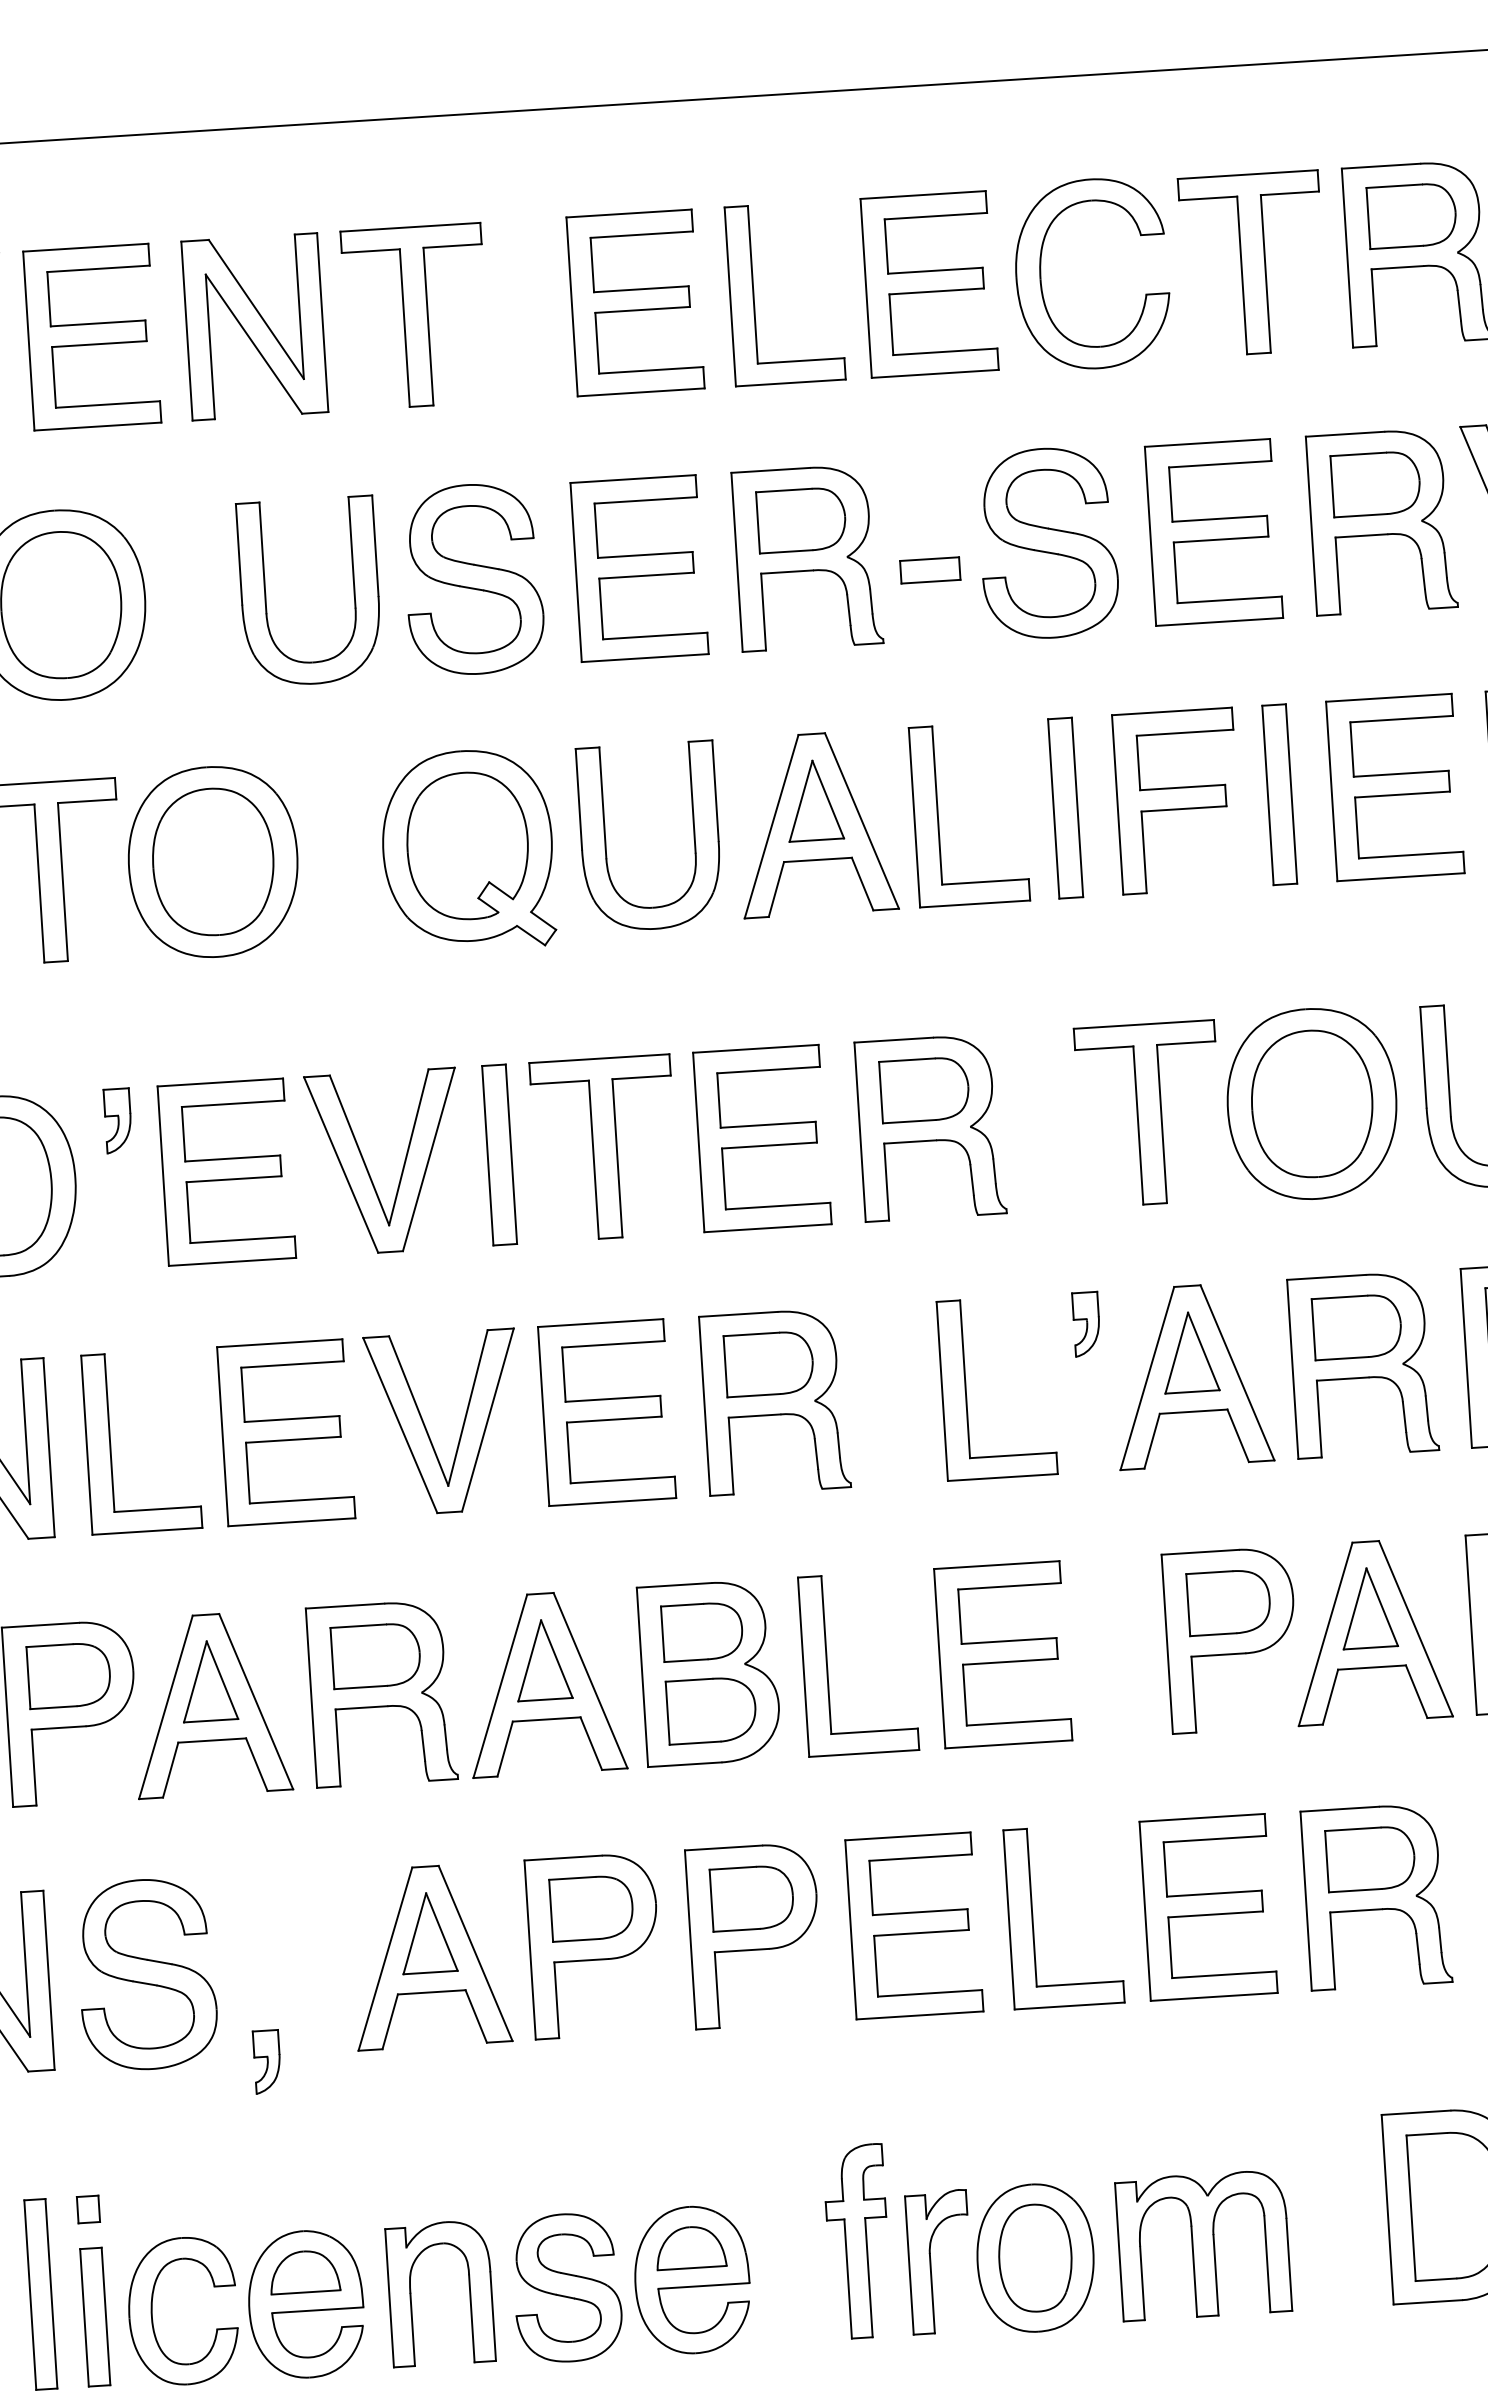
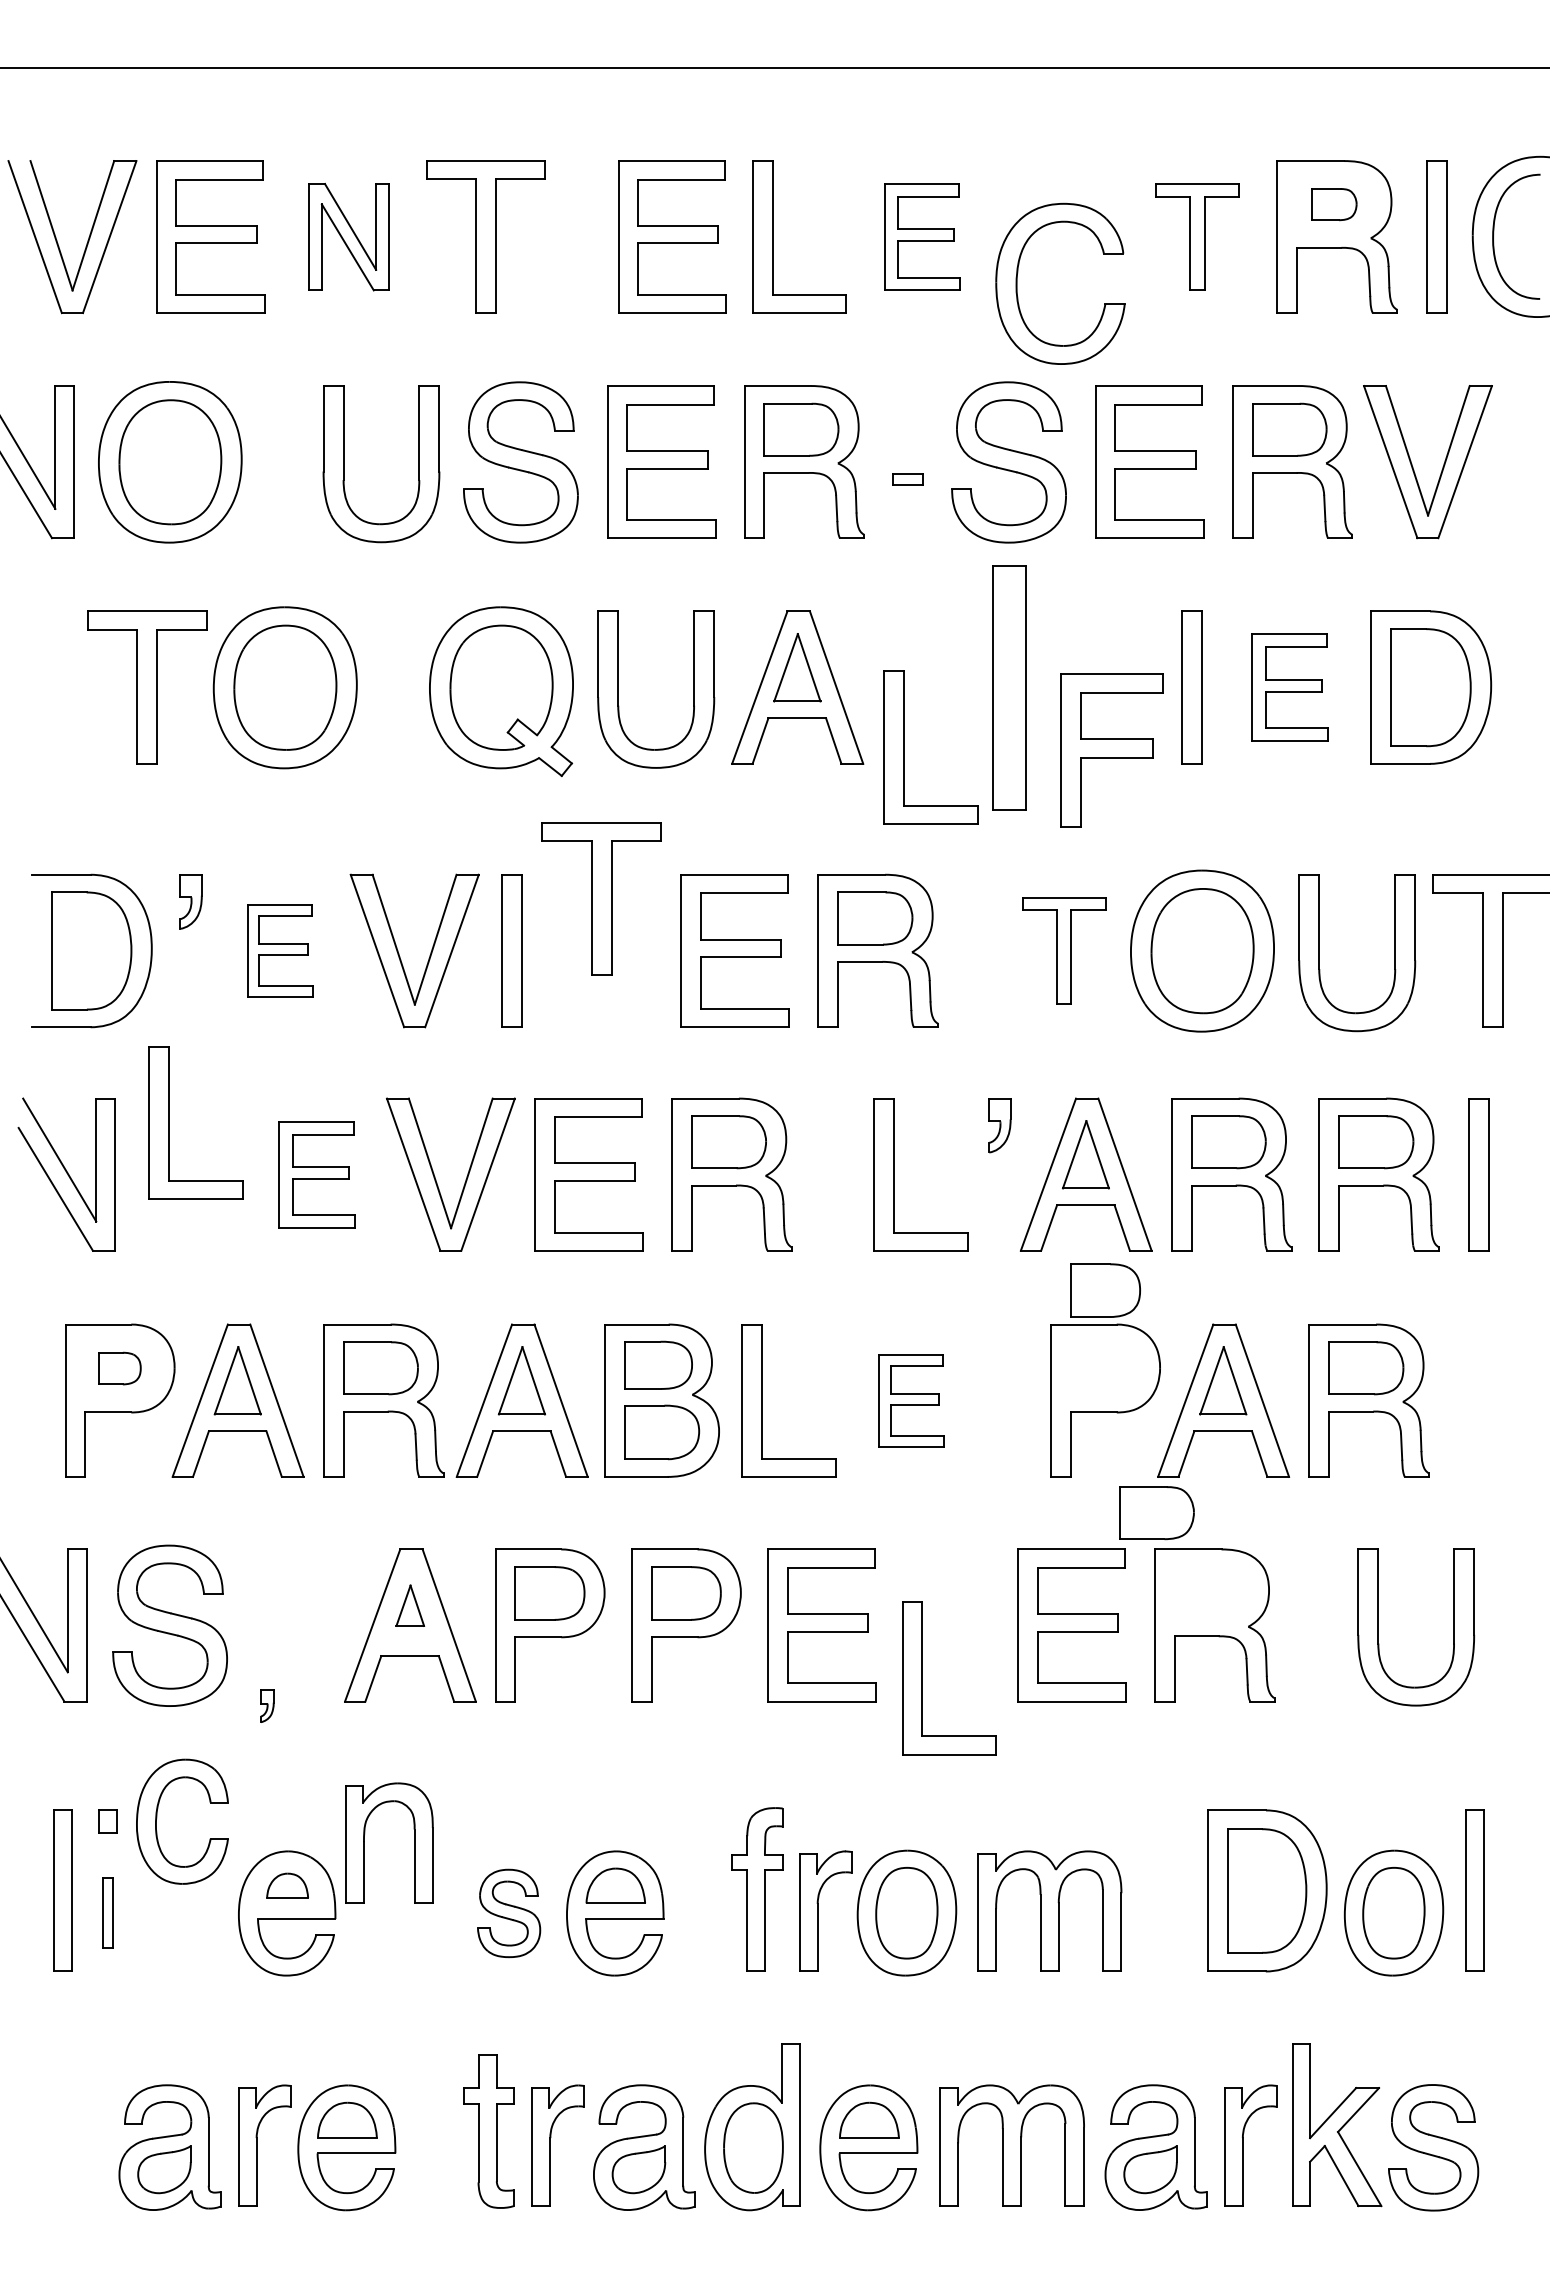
part: (1412, 215) -> (1334, 204), size x0.6
part: (1253, 263) -> (1197, 236), size x0.7
part: (1041, 276) -> (1017, 283), moved
part: (929, 283) -> (922, 236), size x0.7
part: (254, 327) -> (348, 237), size x0.7
part: (930, 570) -> (907, 479), size x0.6
part: (1394, 787) -> (1289, 687), size x0.7
part: (1177, 801) -> (1111, 750), moved
part: (1065, 808) -> (1009, 687), size x1.6
part: (938, 816) -> (904, 747), moved
part: (1149, 1113) -> (1064, 950), size x0.7
part: (604, 1147) -> (601, 898), moved
part: (225, 1171) -> (279, 950), size x0.6
part: (285, 1432) -> (316, 1174), size x0.7
part: (110, 1443) -> (169, 1122), moved
part: (1228, 1602) -> (1105, 1290), moved
part: (1002, 1654) -> (911, 1400), size x0.6
part: (68, 1675) -> (119, 1368), size x0.6
part: (1370, 1859) -> (1156, 1513), moved
part: (1032, 1918) -> (922, 1678), moved
part: (428, 1932) -> (410, 1605), size x0.6
part: (267, 2062) -> (267, 1706), size x0.6
part: (304, 2271) -> (287, 1885), size x0.7
part: (566, 2288) -> (508, 1913), size x0.7
part: (411, 2294) -> (364, 1842), moved
part: (153, 2309) -> (157, 1818), moved
part: (94, 2316) -> (107, 1912), size x0.6

